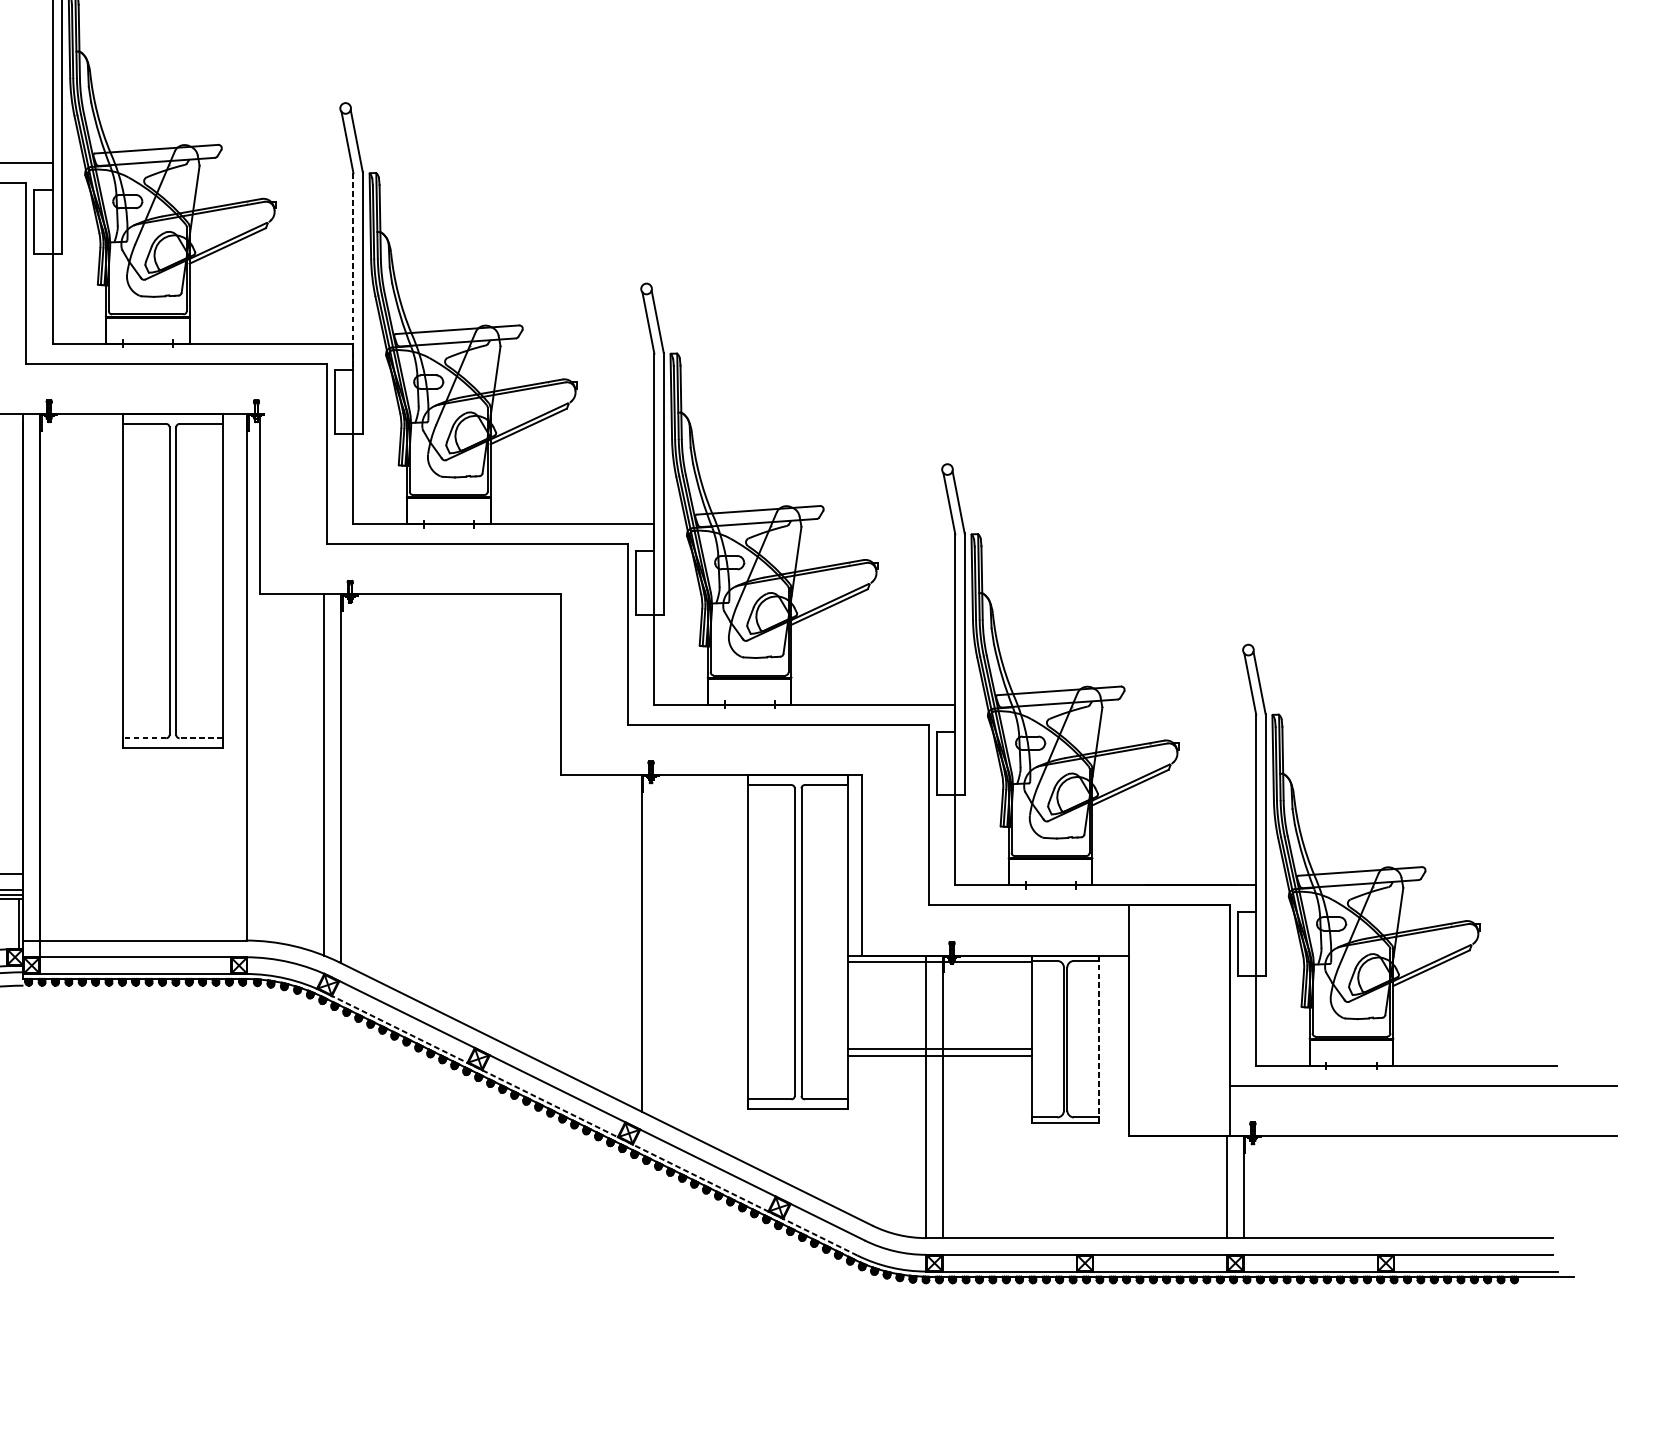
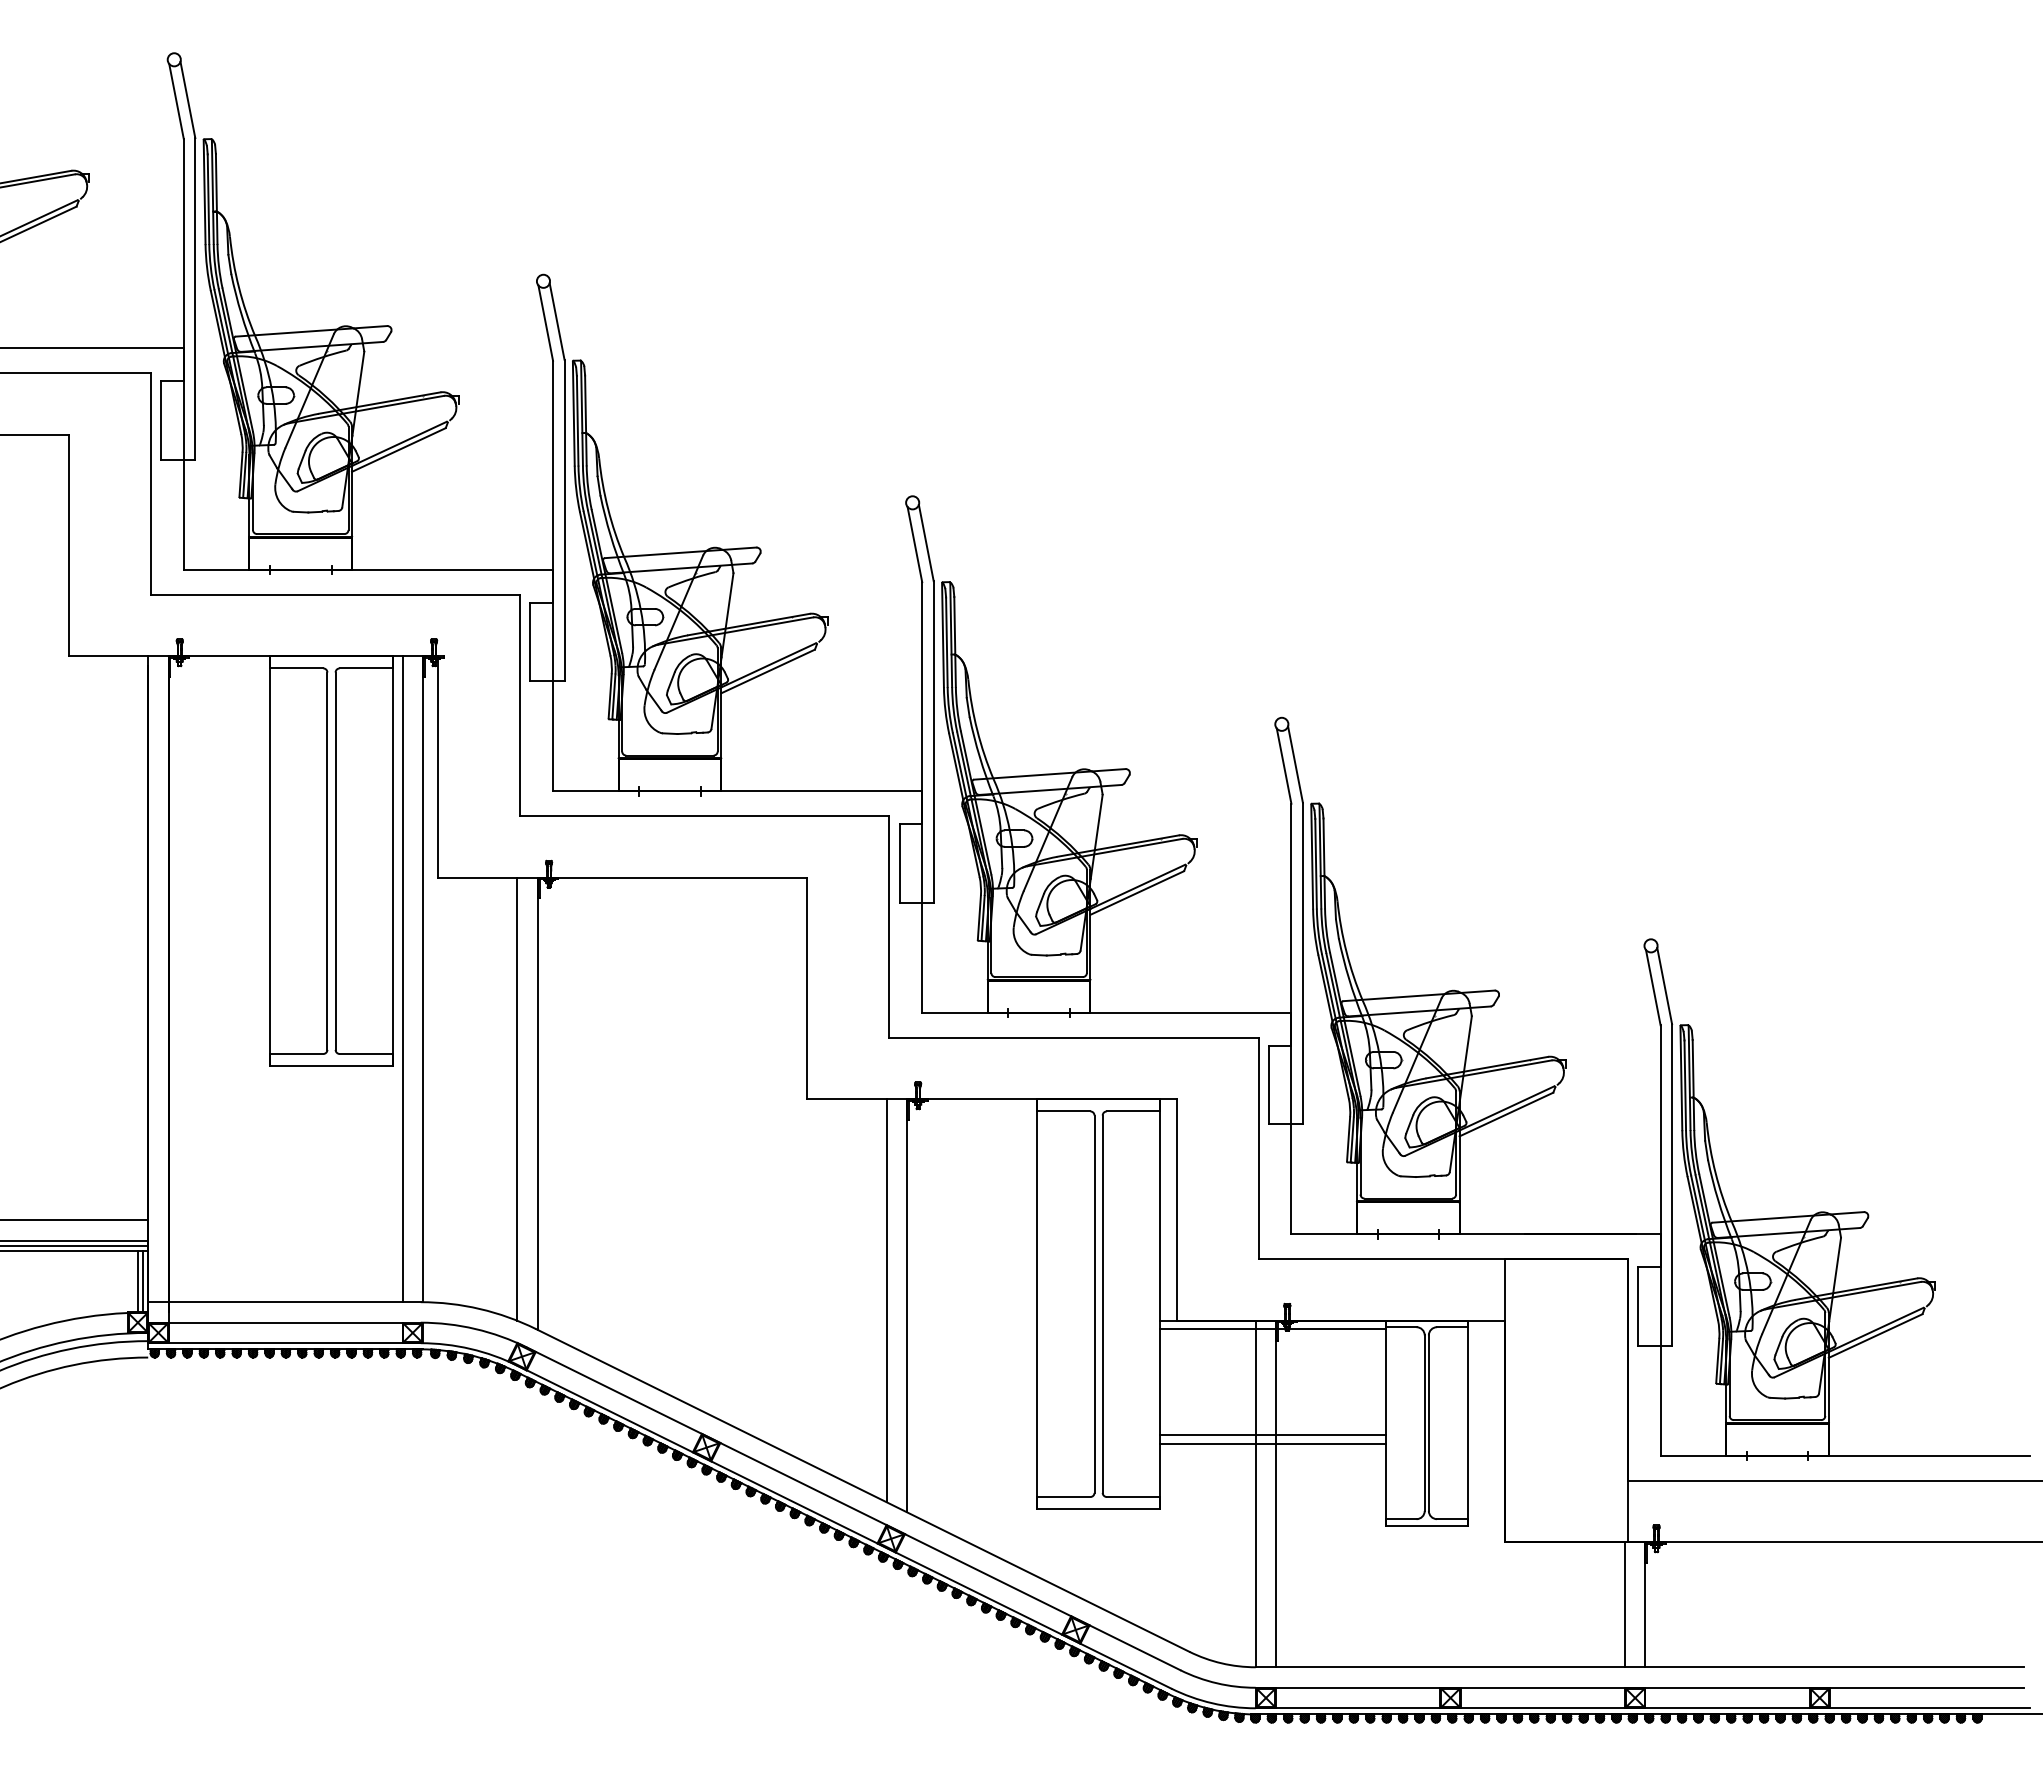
line: (353, 272) -> (553, 482), dashed -> solid
line: (230, 677) -> (402, 979), added
line: (144, 738) -> (296, 1054), dashed -> solid
line: (201, 738) -> (366, 1054), dashed -> solid
line: (14, 923) -> (137, 1281), added
line: (625, 939) -> (886, 1300), added
line: (1098, 1039) -> (1467, 1423), dashed -> solid
line: (591, 1124) -> (844, 1527), dashed -> solid

